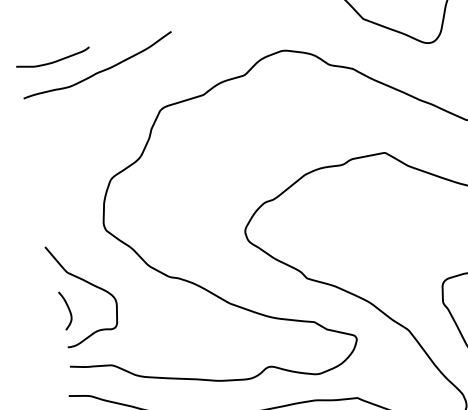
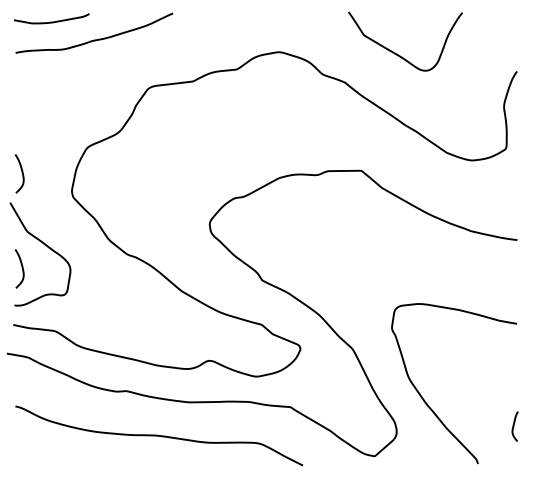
curve: (50, 216) -> (21, 173), added

